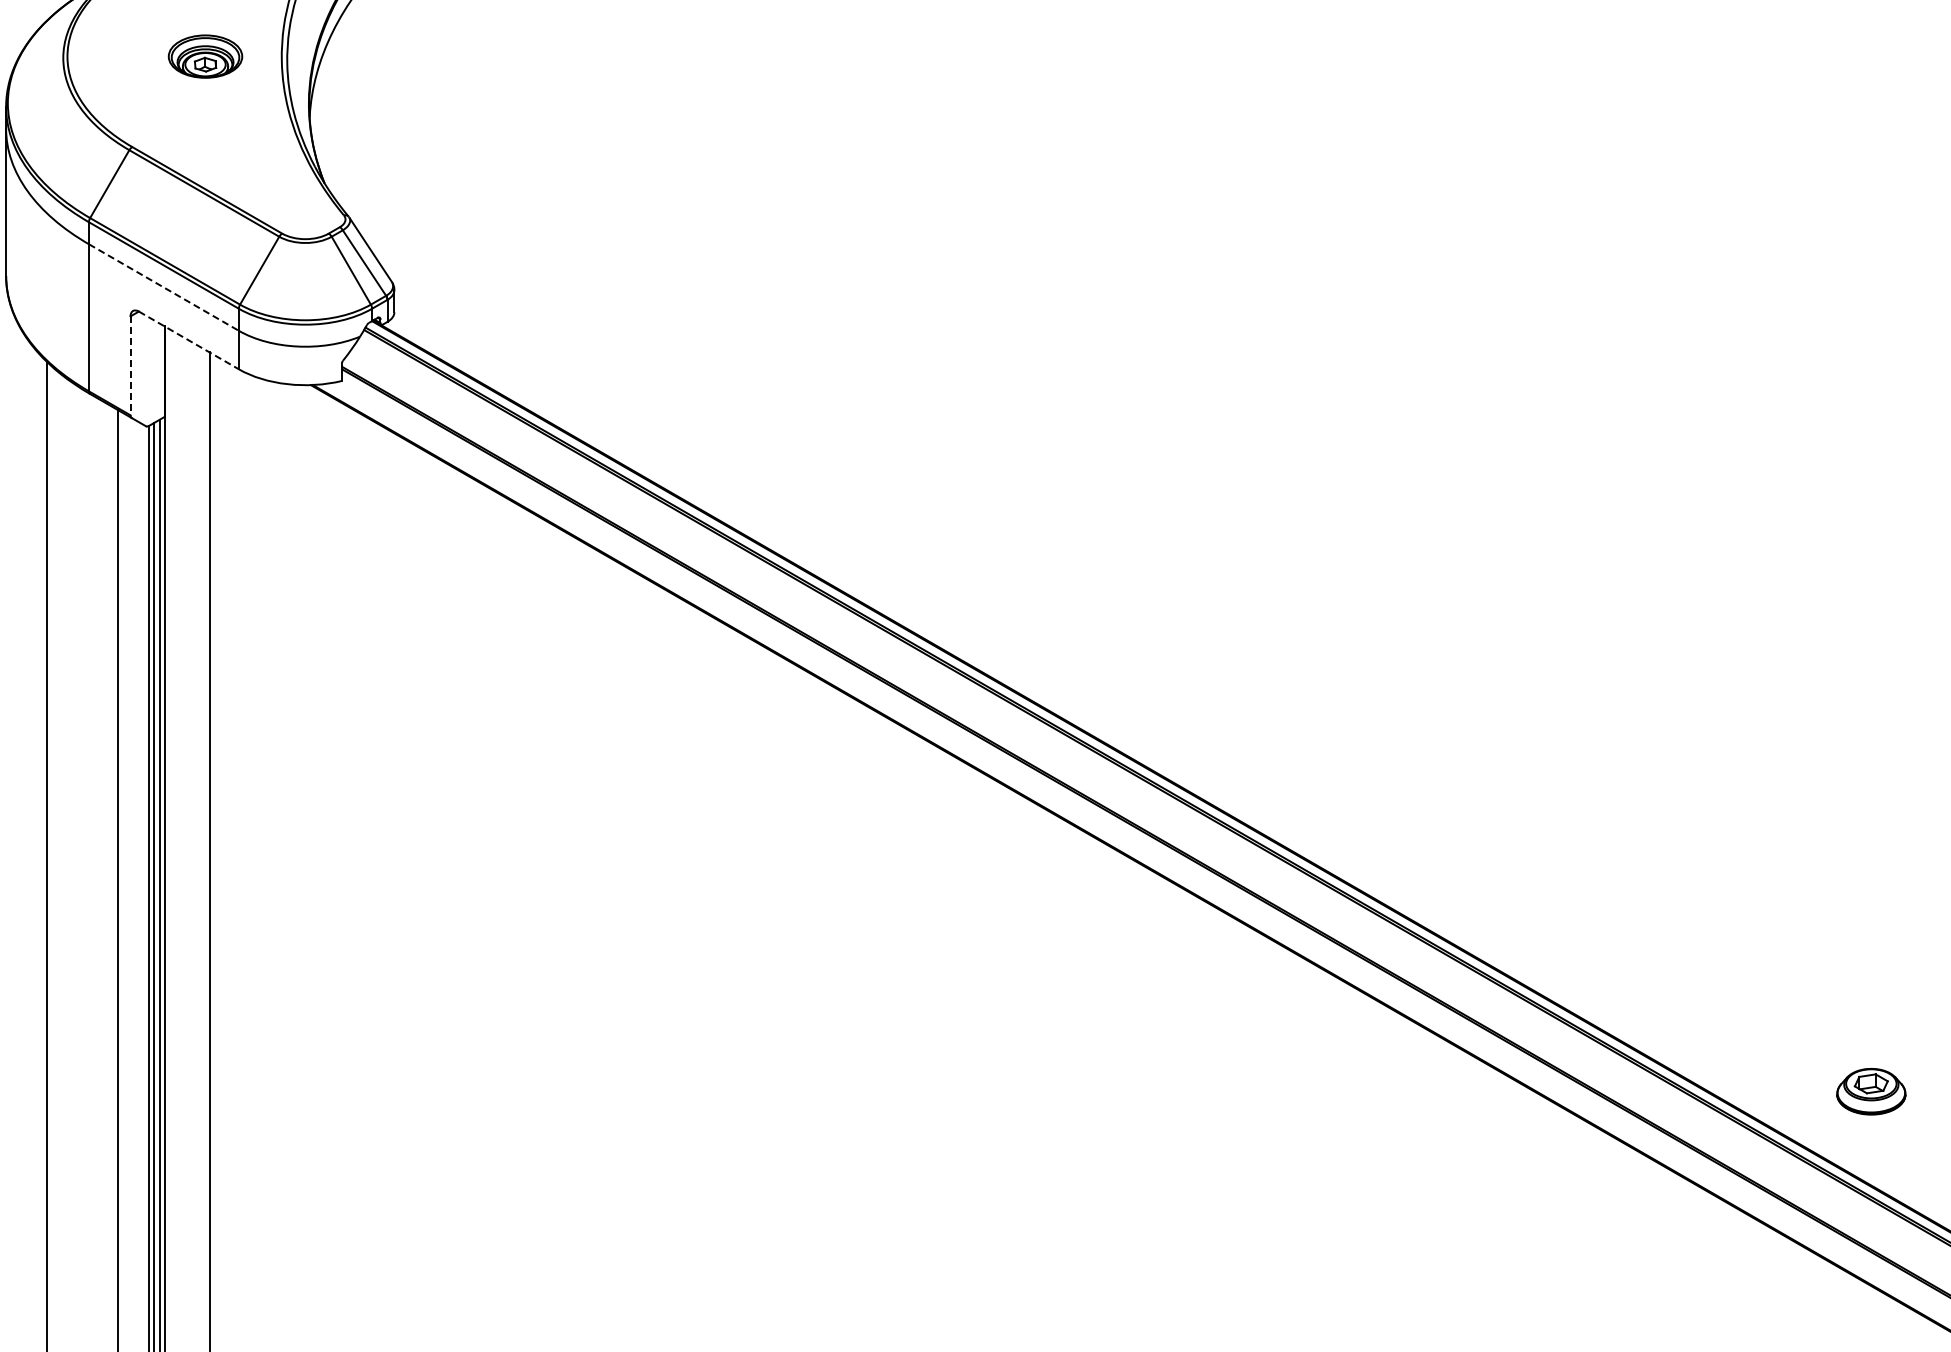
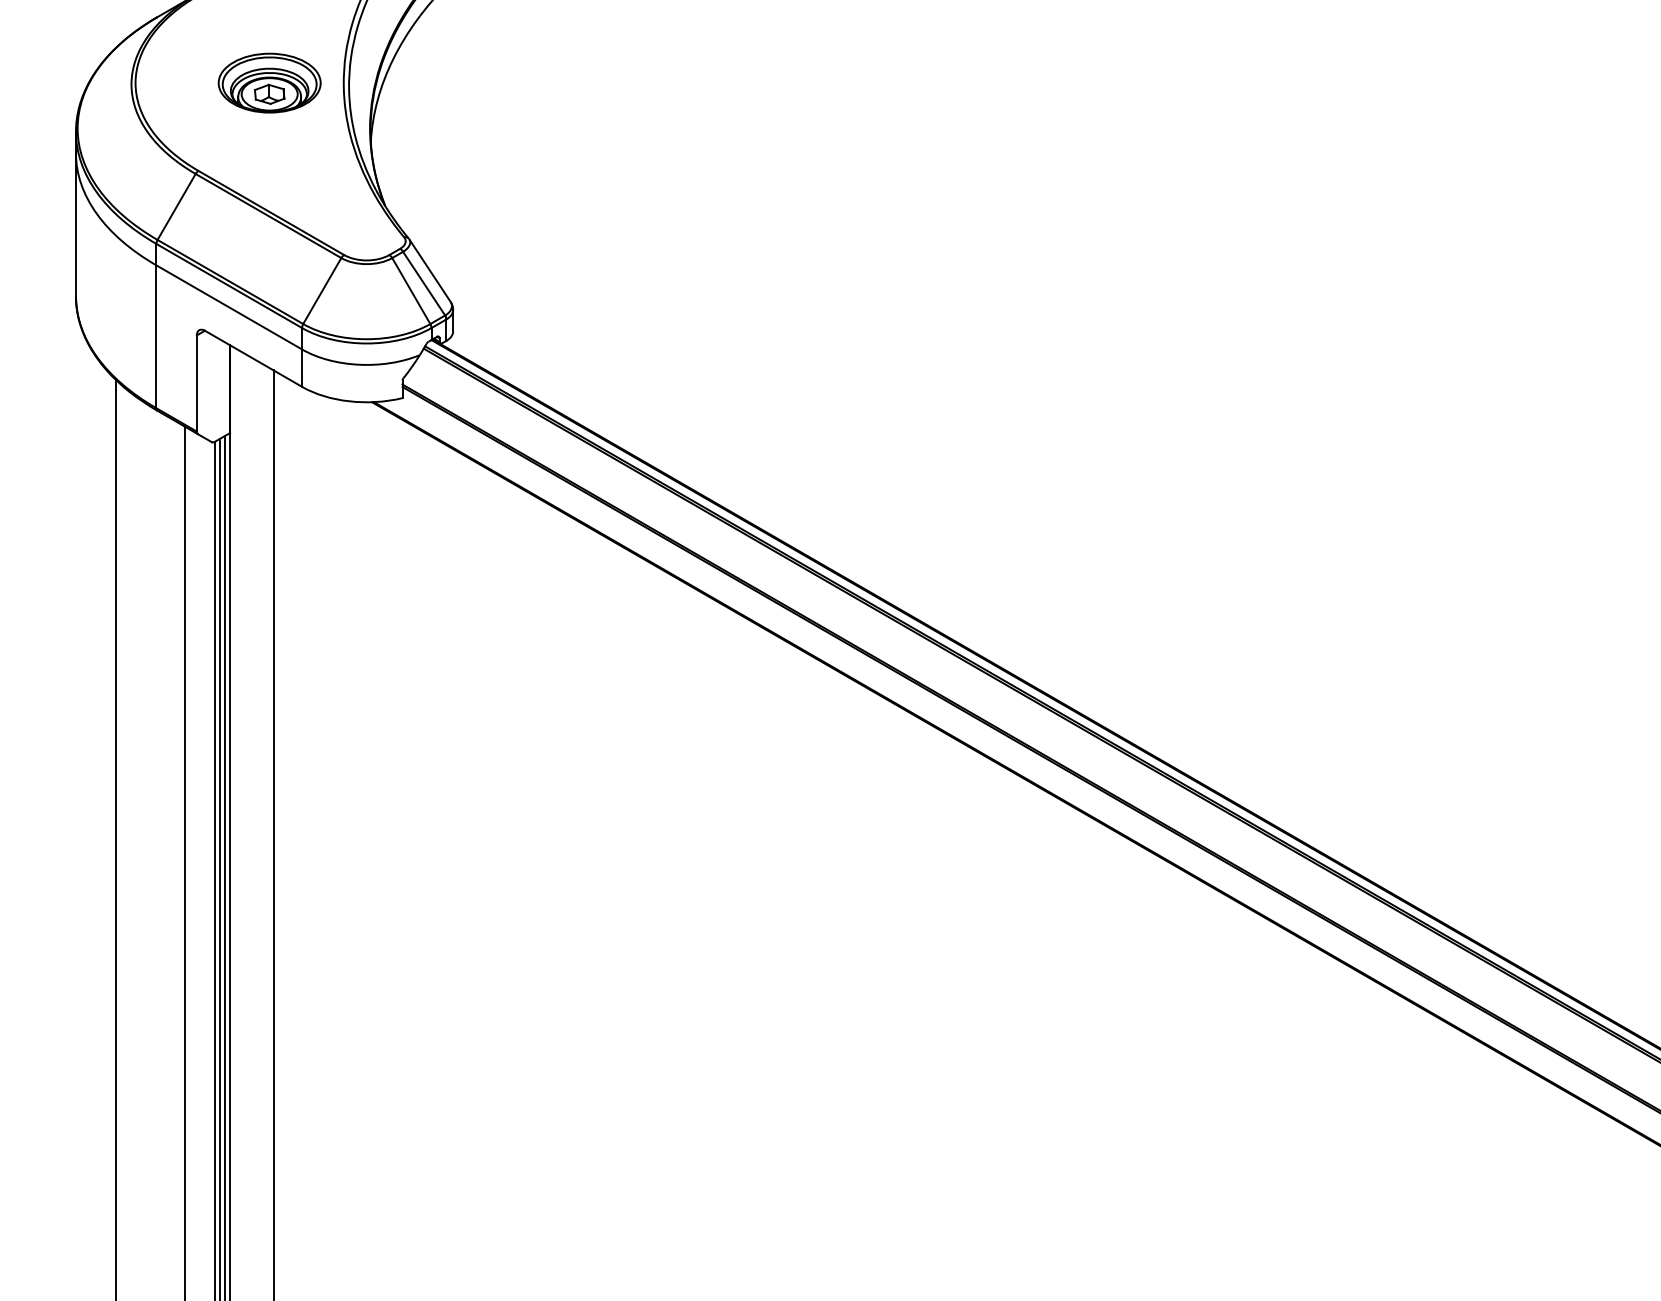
part: (205, 56) -> (269, 82), size x1.43
line: (163, 287) -> (228, 307), dashed -> solid
line: (188, 340) -> (253, 358), dashed -> solid
line: (130, 366) -> (196, 384), dashed -> solid

